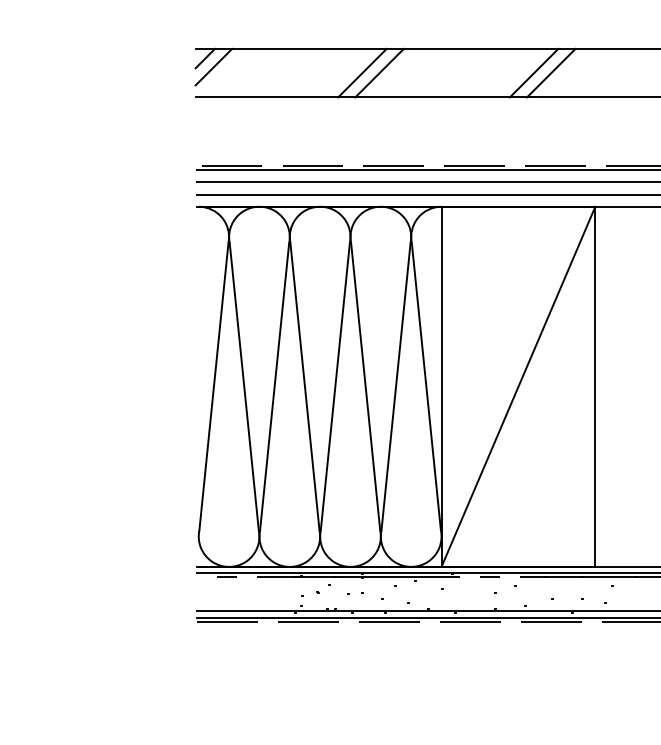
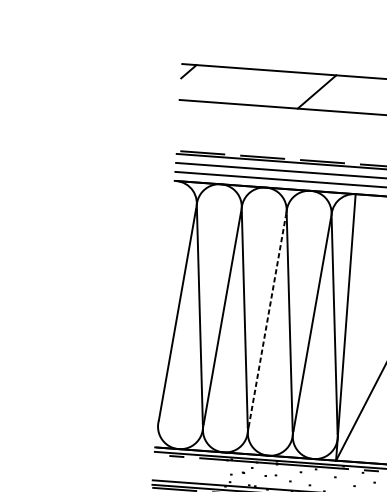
line: (213, 66) -> (194, 78), removed
line: (362, 72) -> (304, 90), removed
line: (335, 386) -> (267, 321), solid -> dashed

